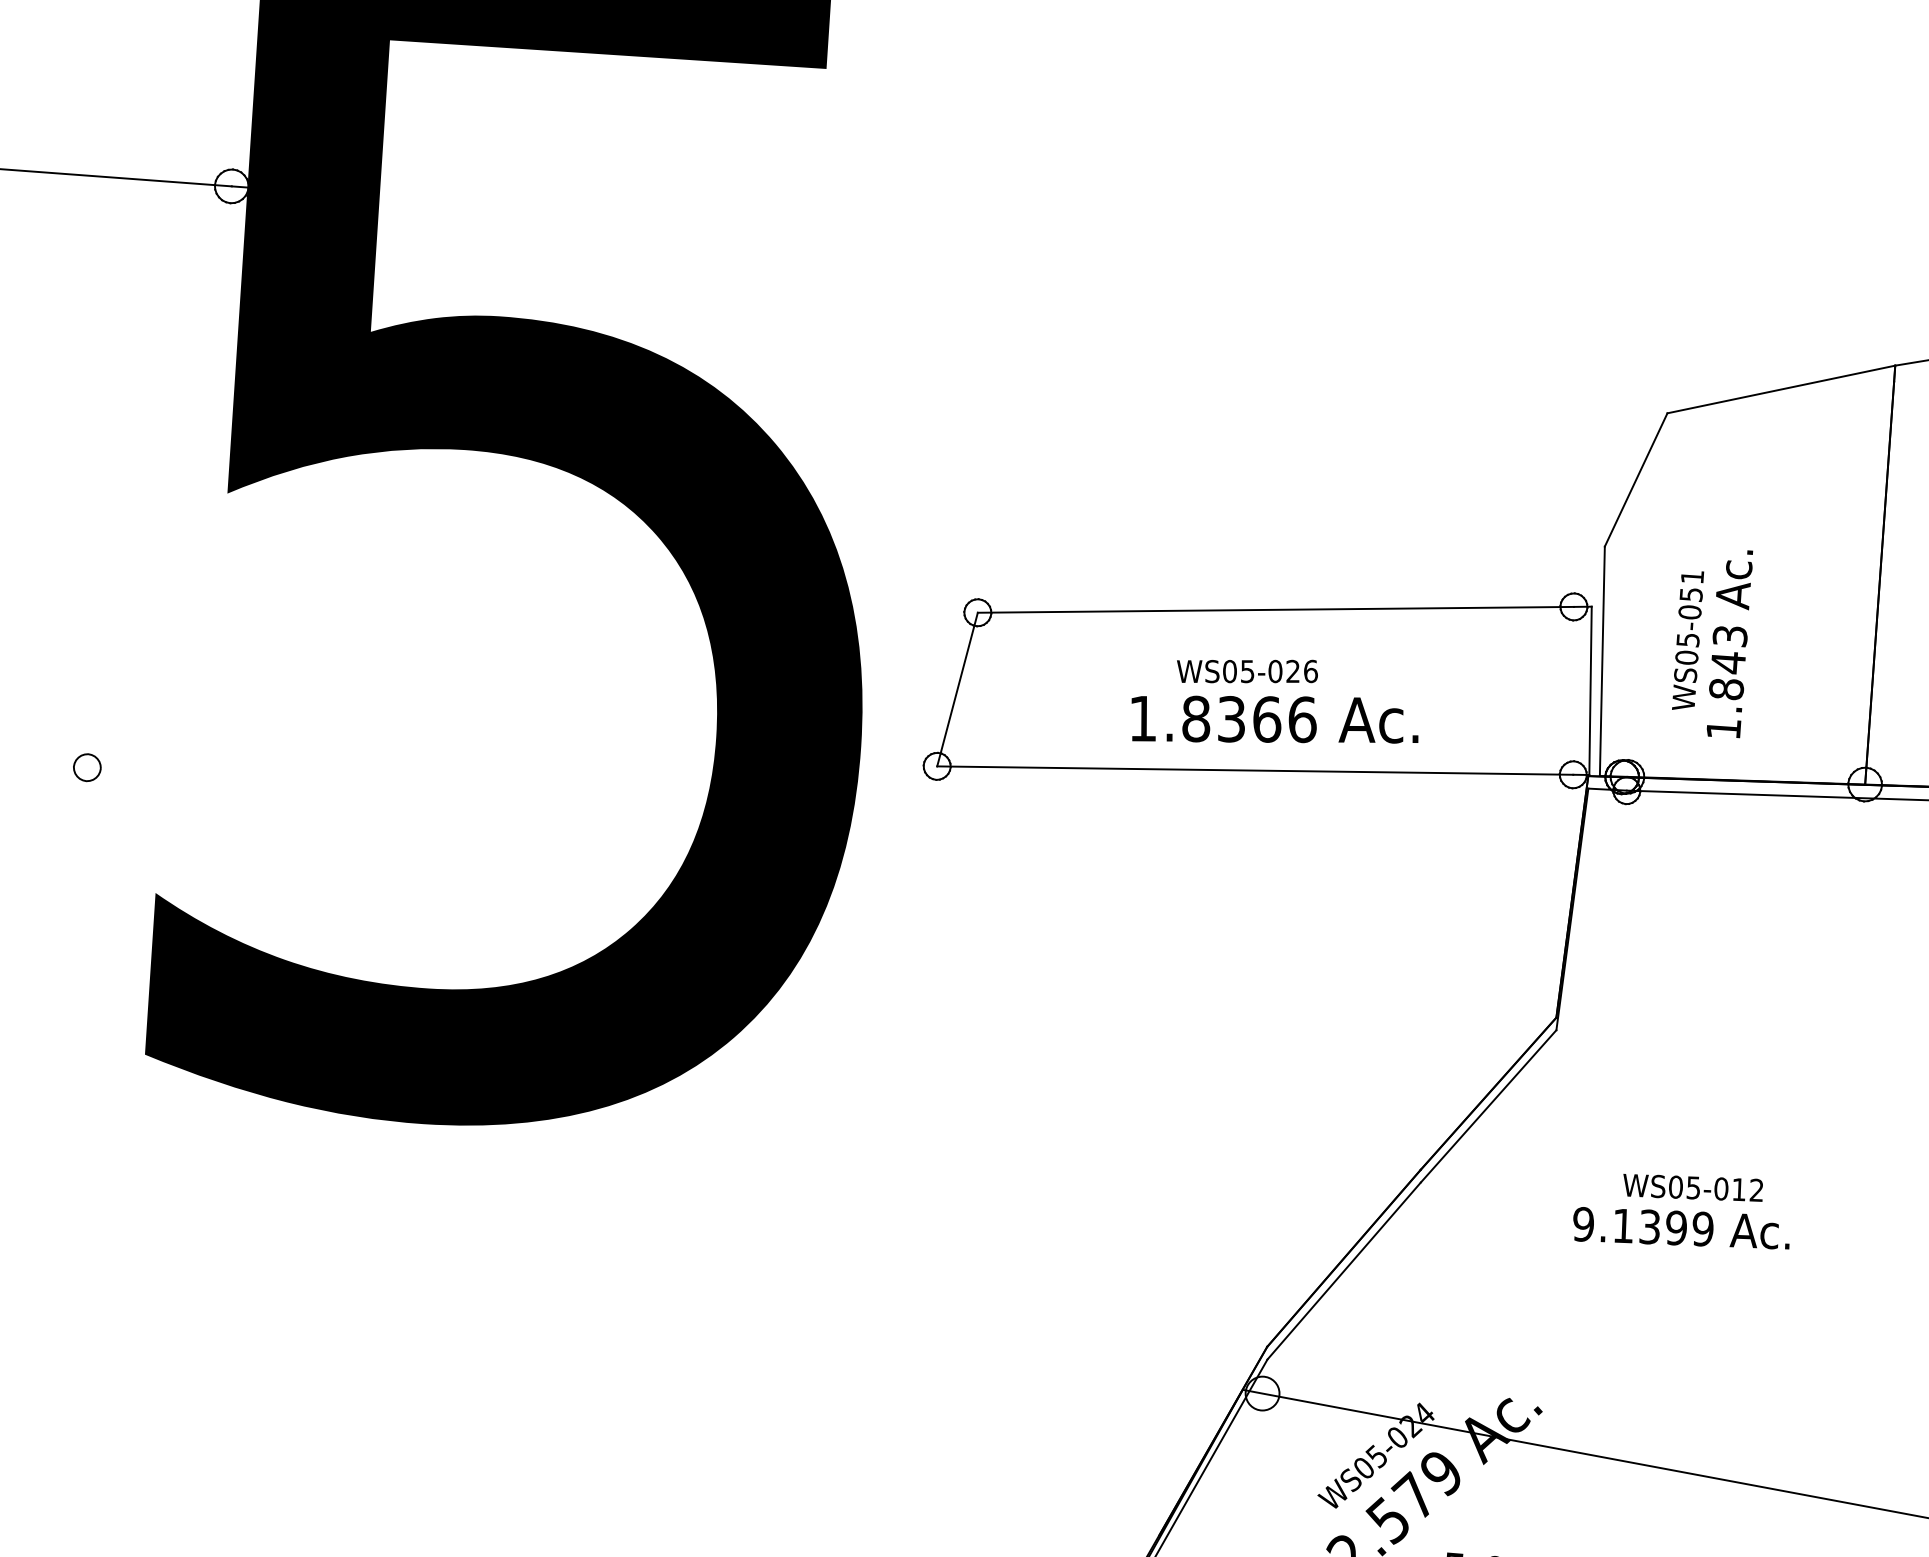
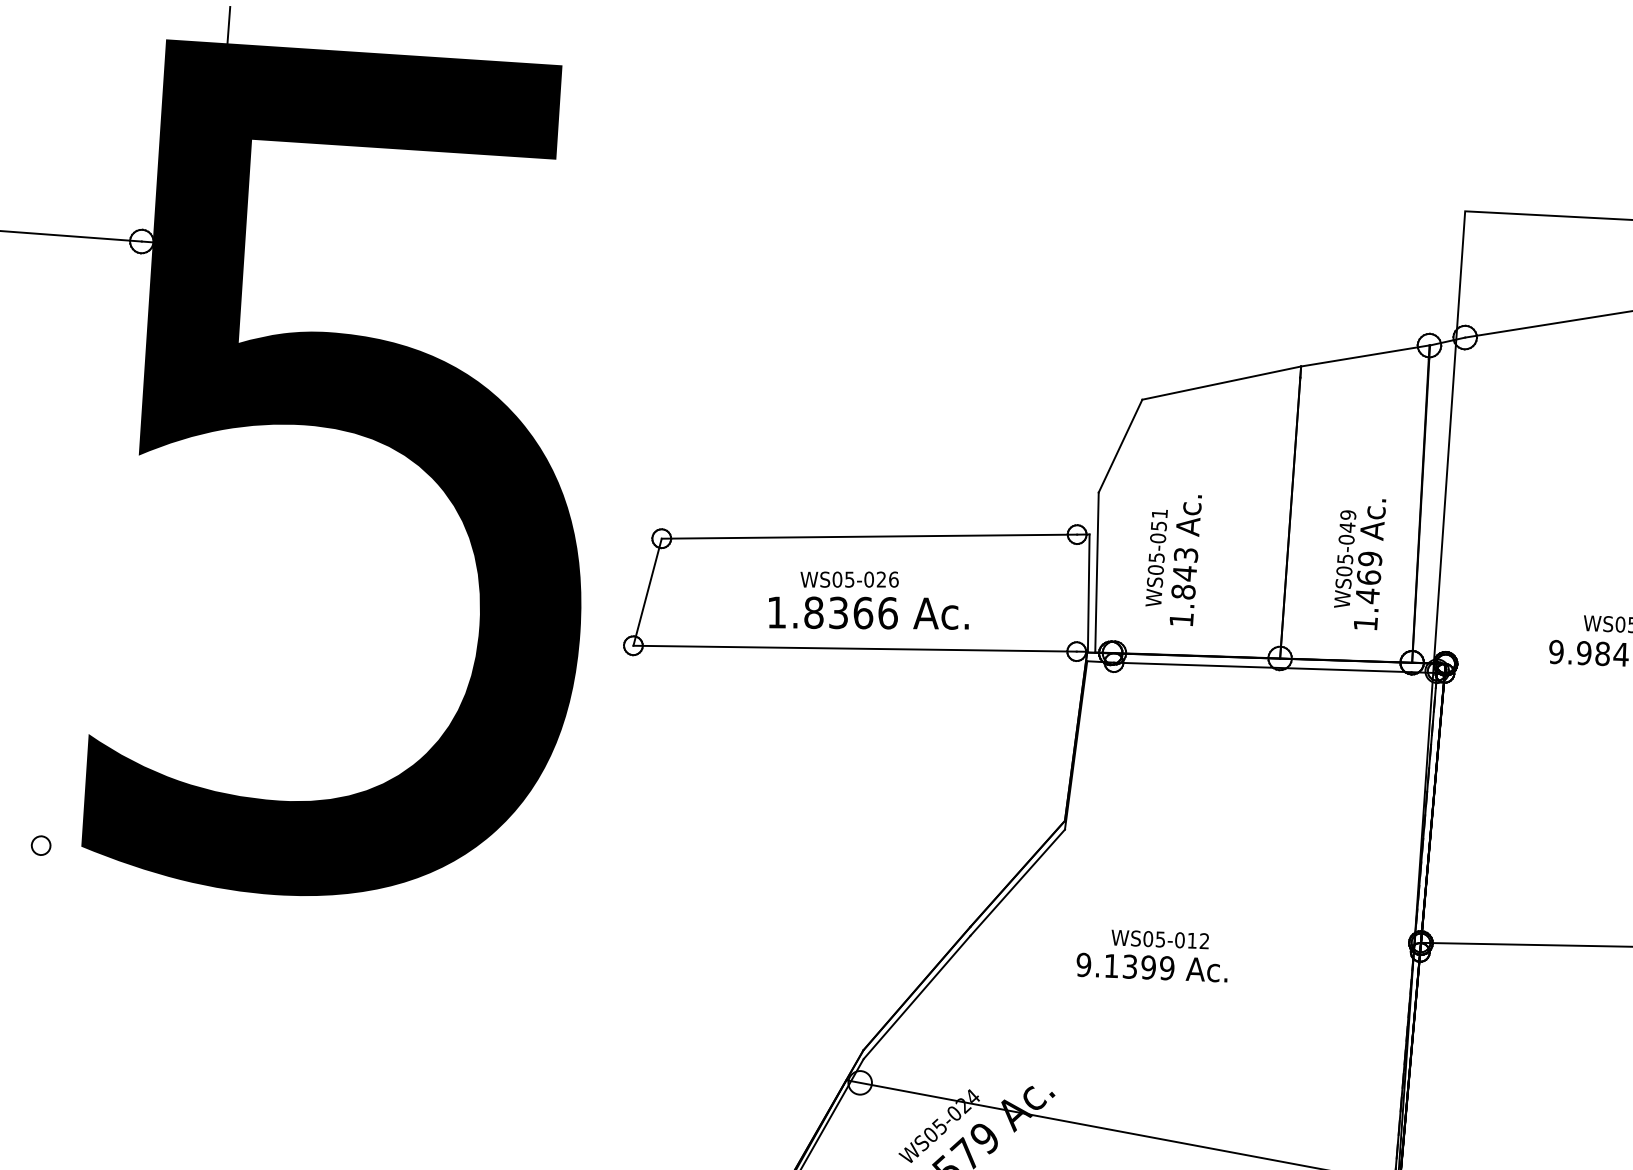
part: (86, 767) -> (40, 845), moved

